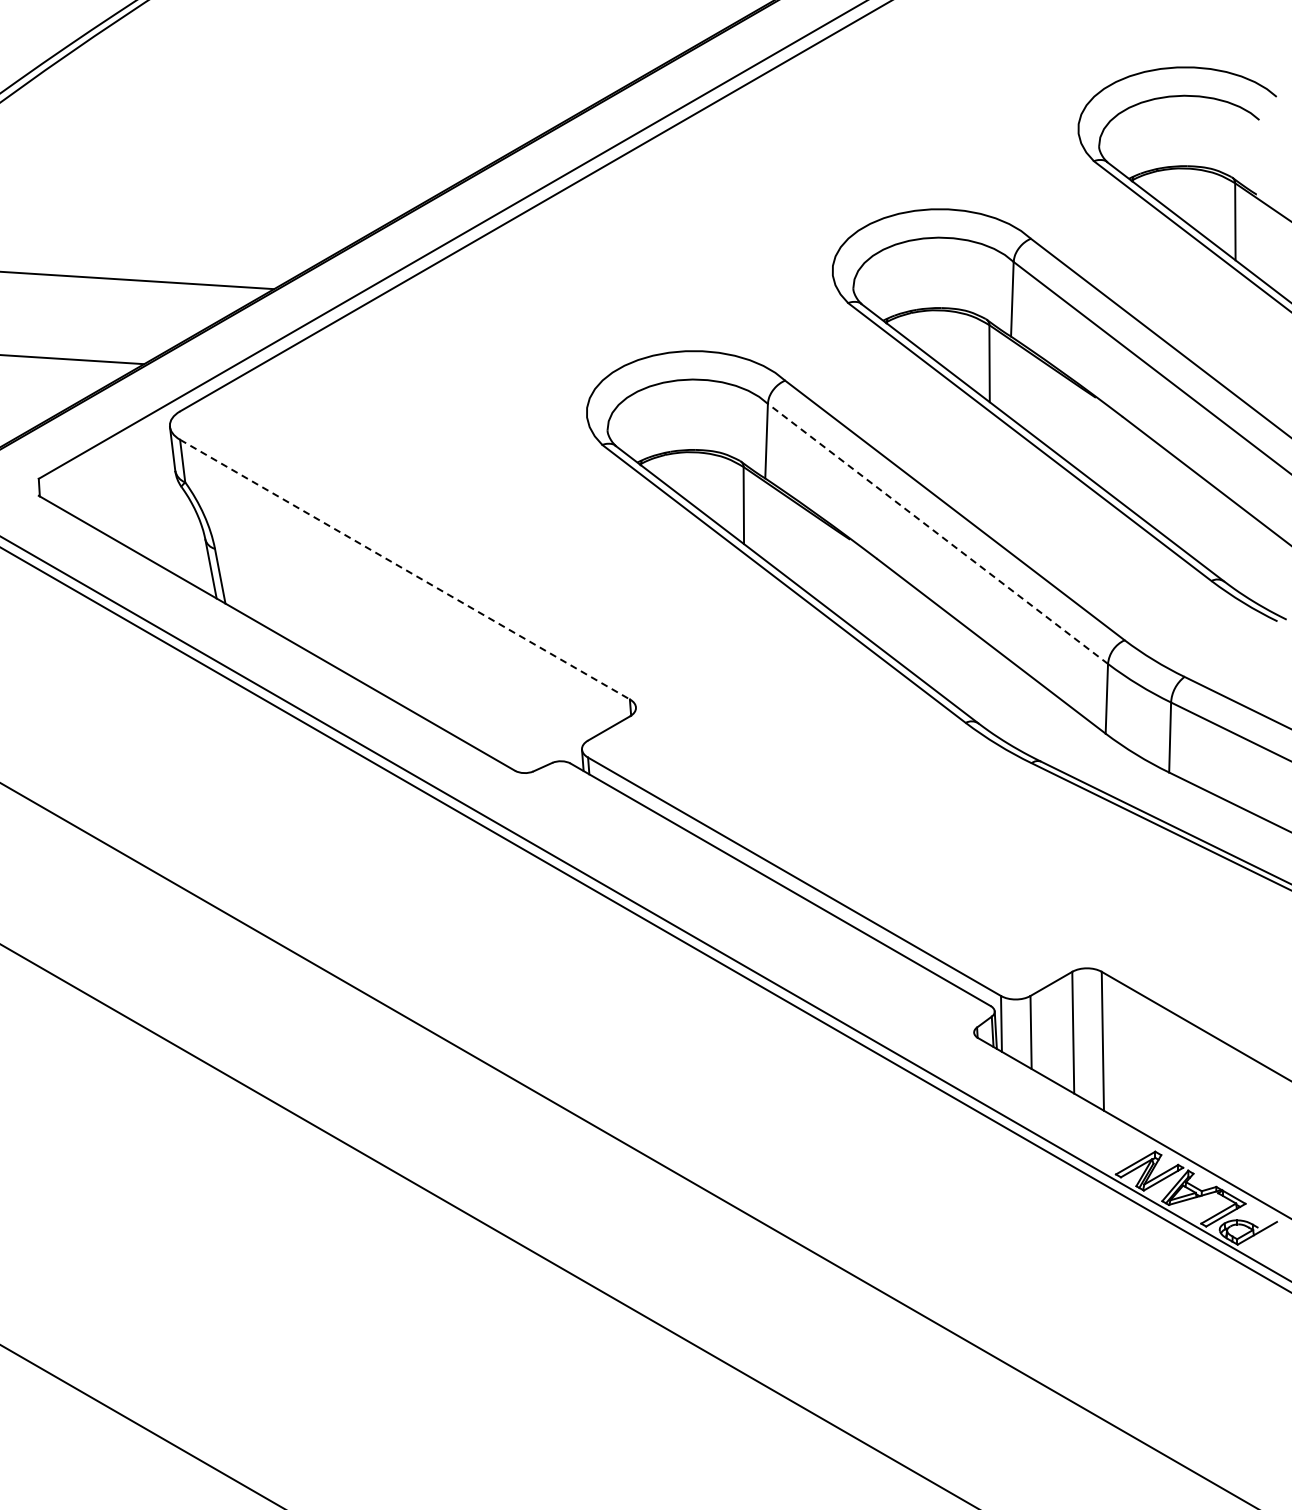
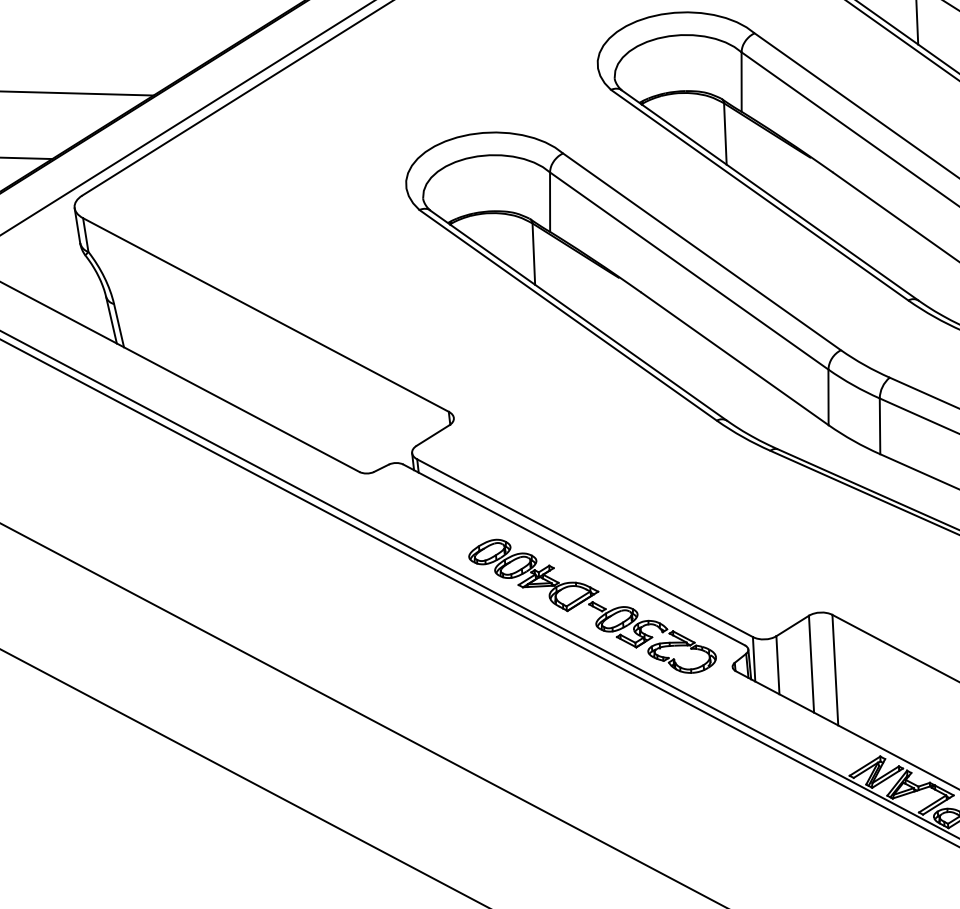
line: (937, 533) -> (688, 270), dashed -> solid
line: (405, 569) -> (266, 314), dashed -> solid
part: (801, 949) -> (592, 605), added

